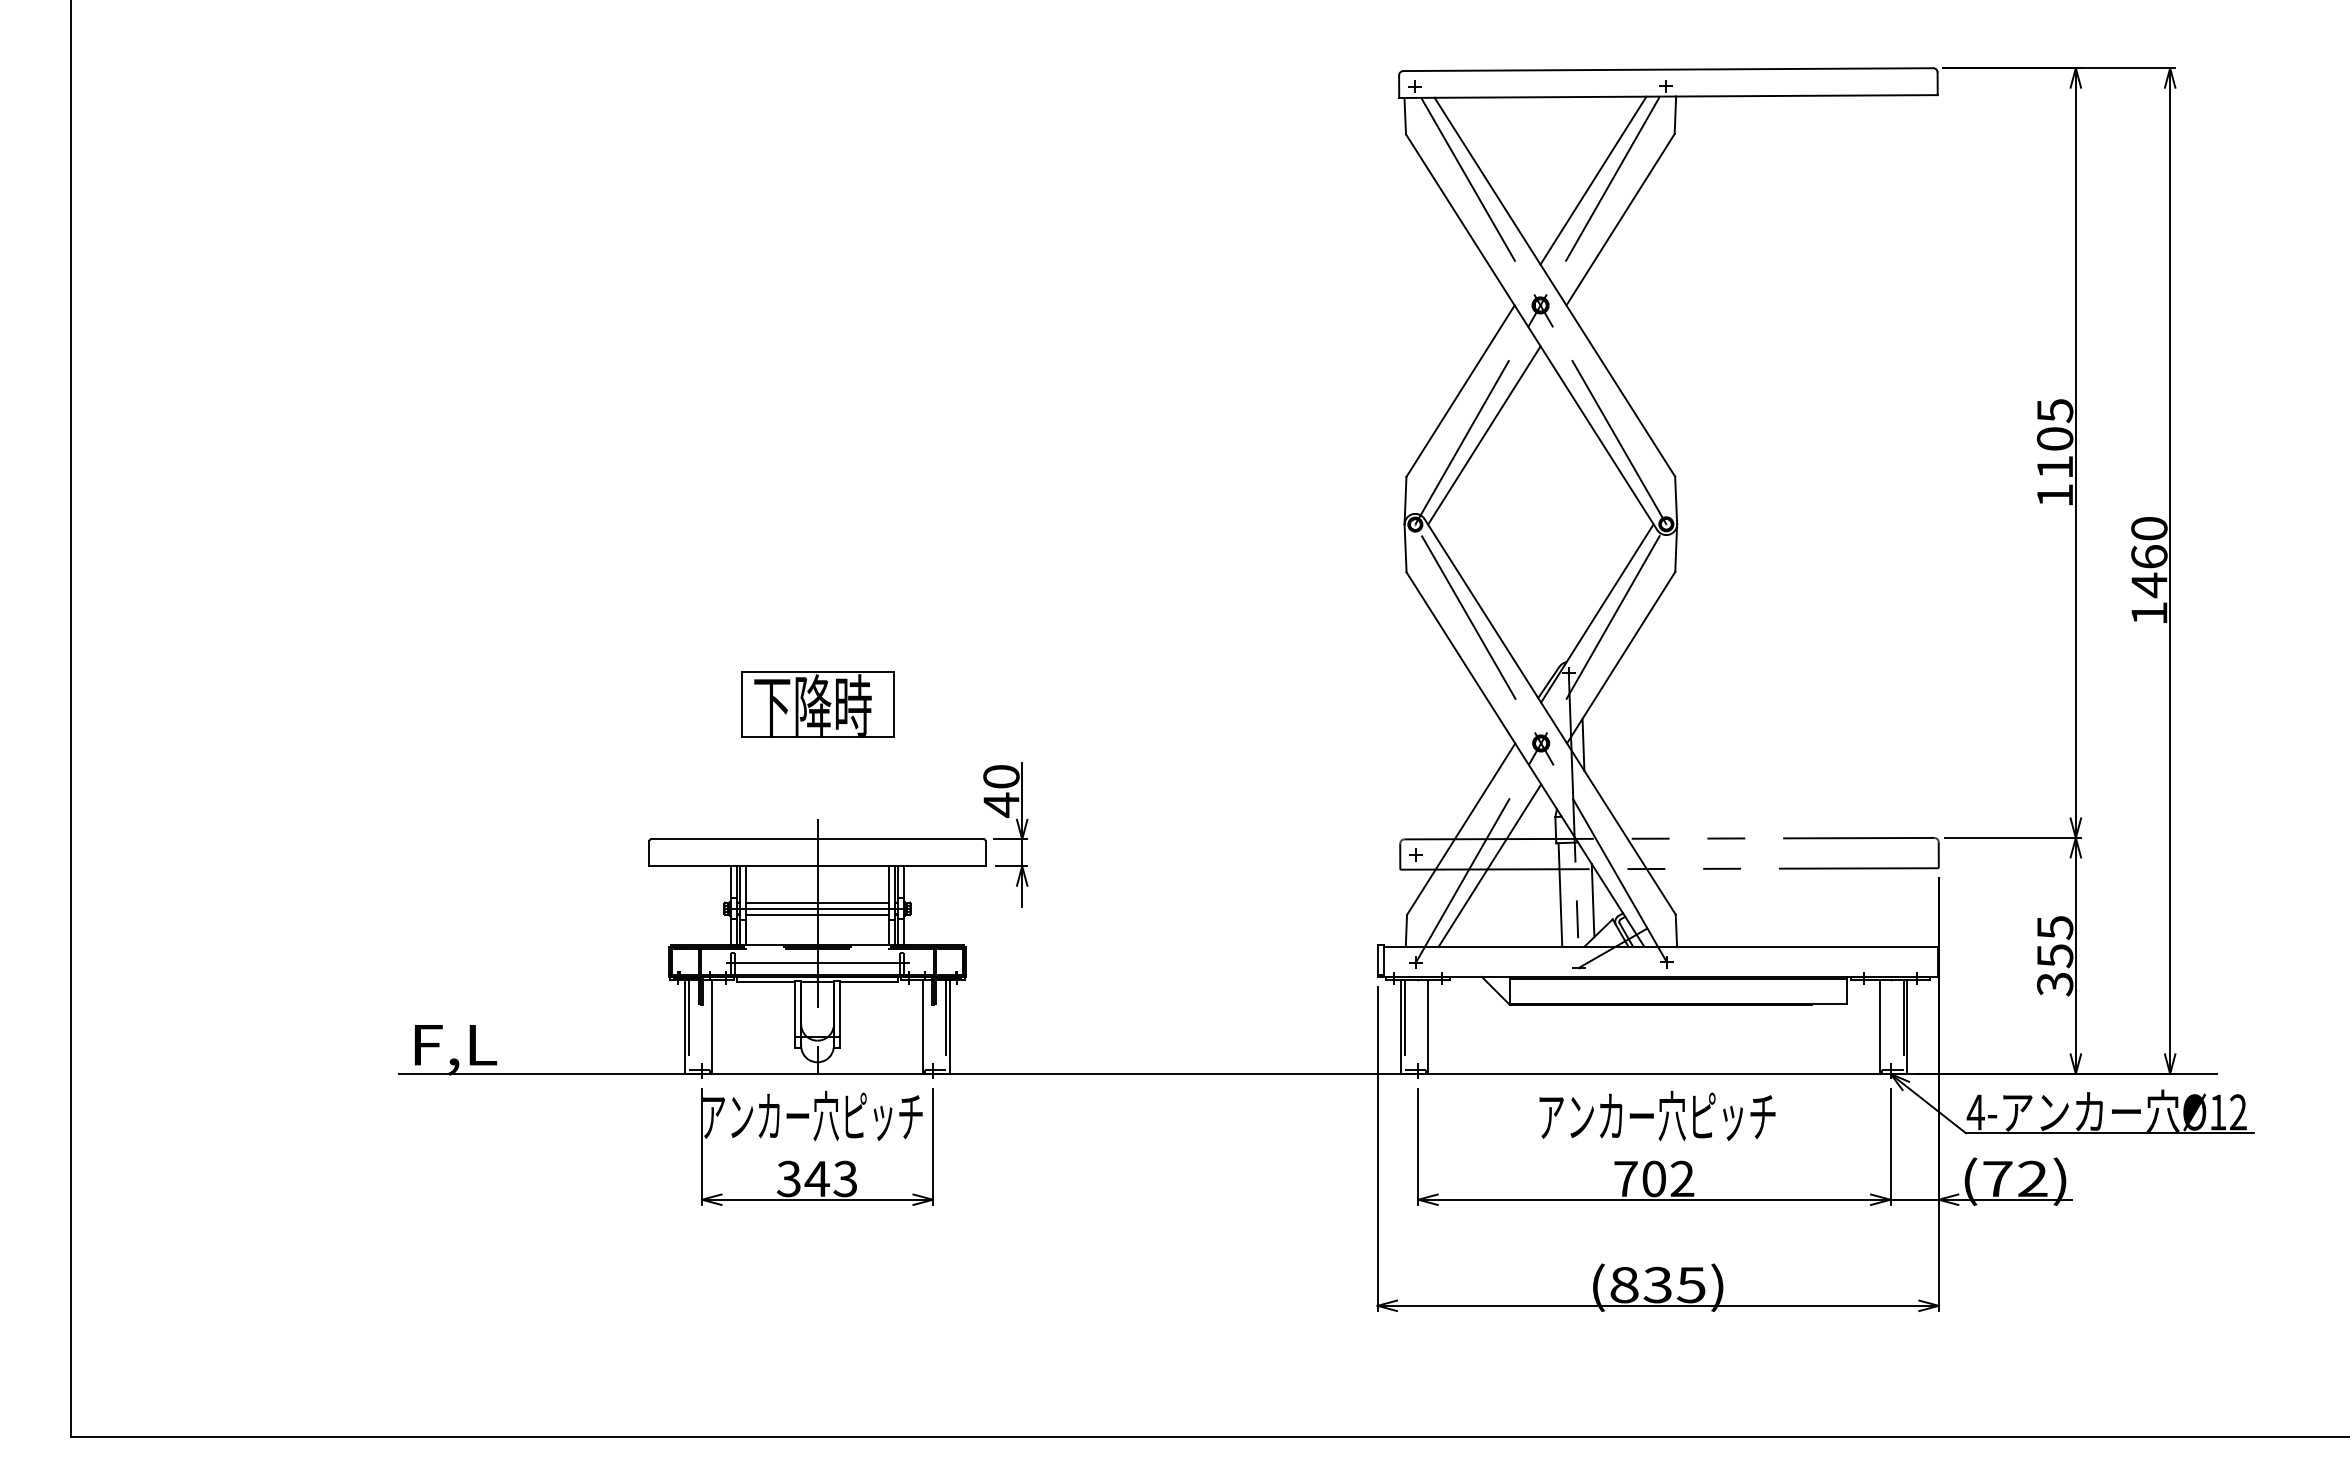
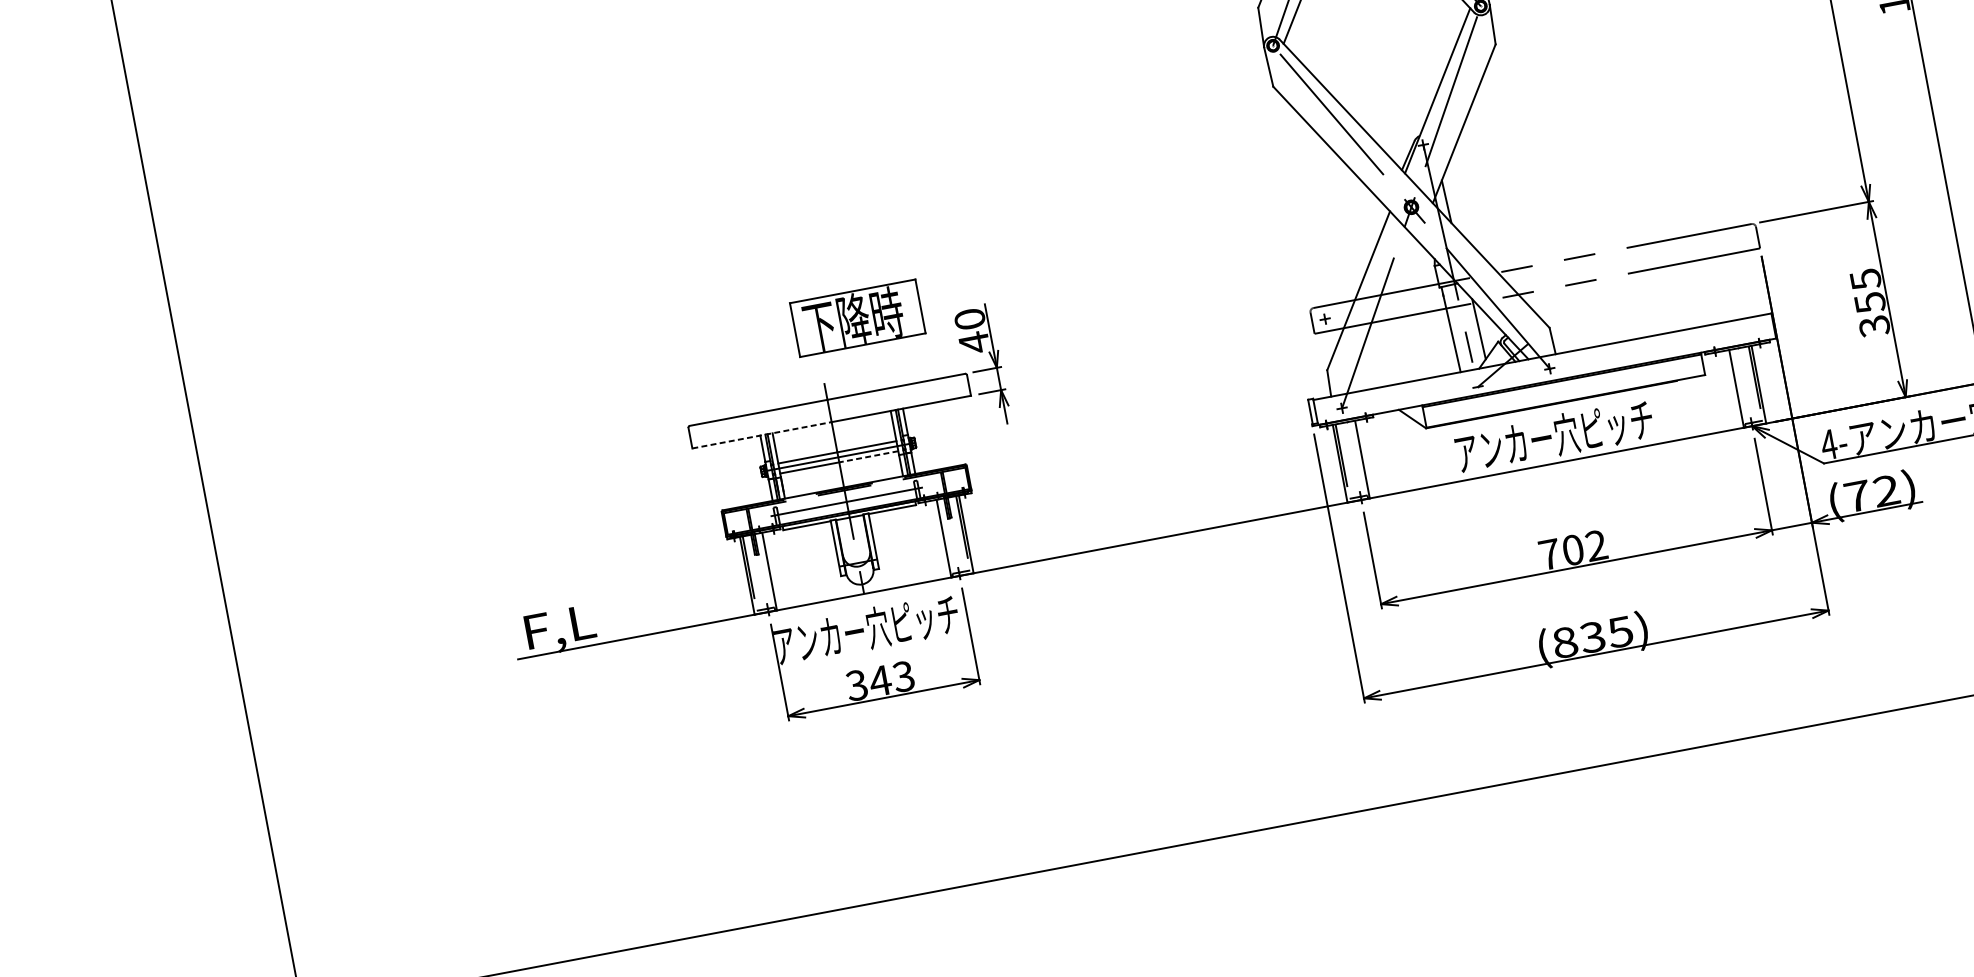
part: (817, 704) -> (857, 318), moved
line: (1489, 865) -> (1387, 316), removed
line: (733, 866) -> (762, 435), solid -> dashed
line: (853, 914) -> (869, 456), solid -> dashed
text: (1657, 1115) -> (1554, 435), moved

